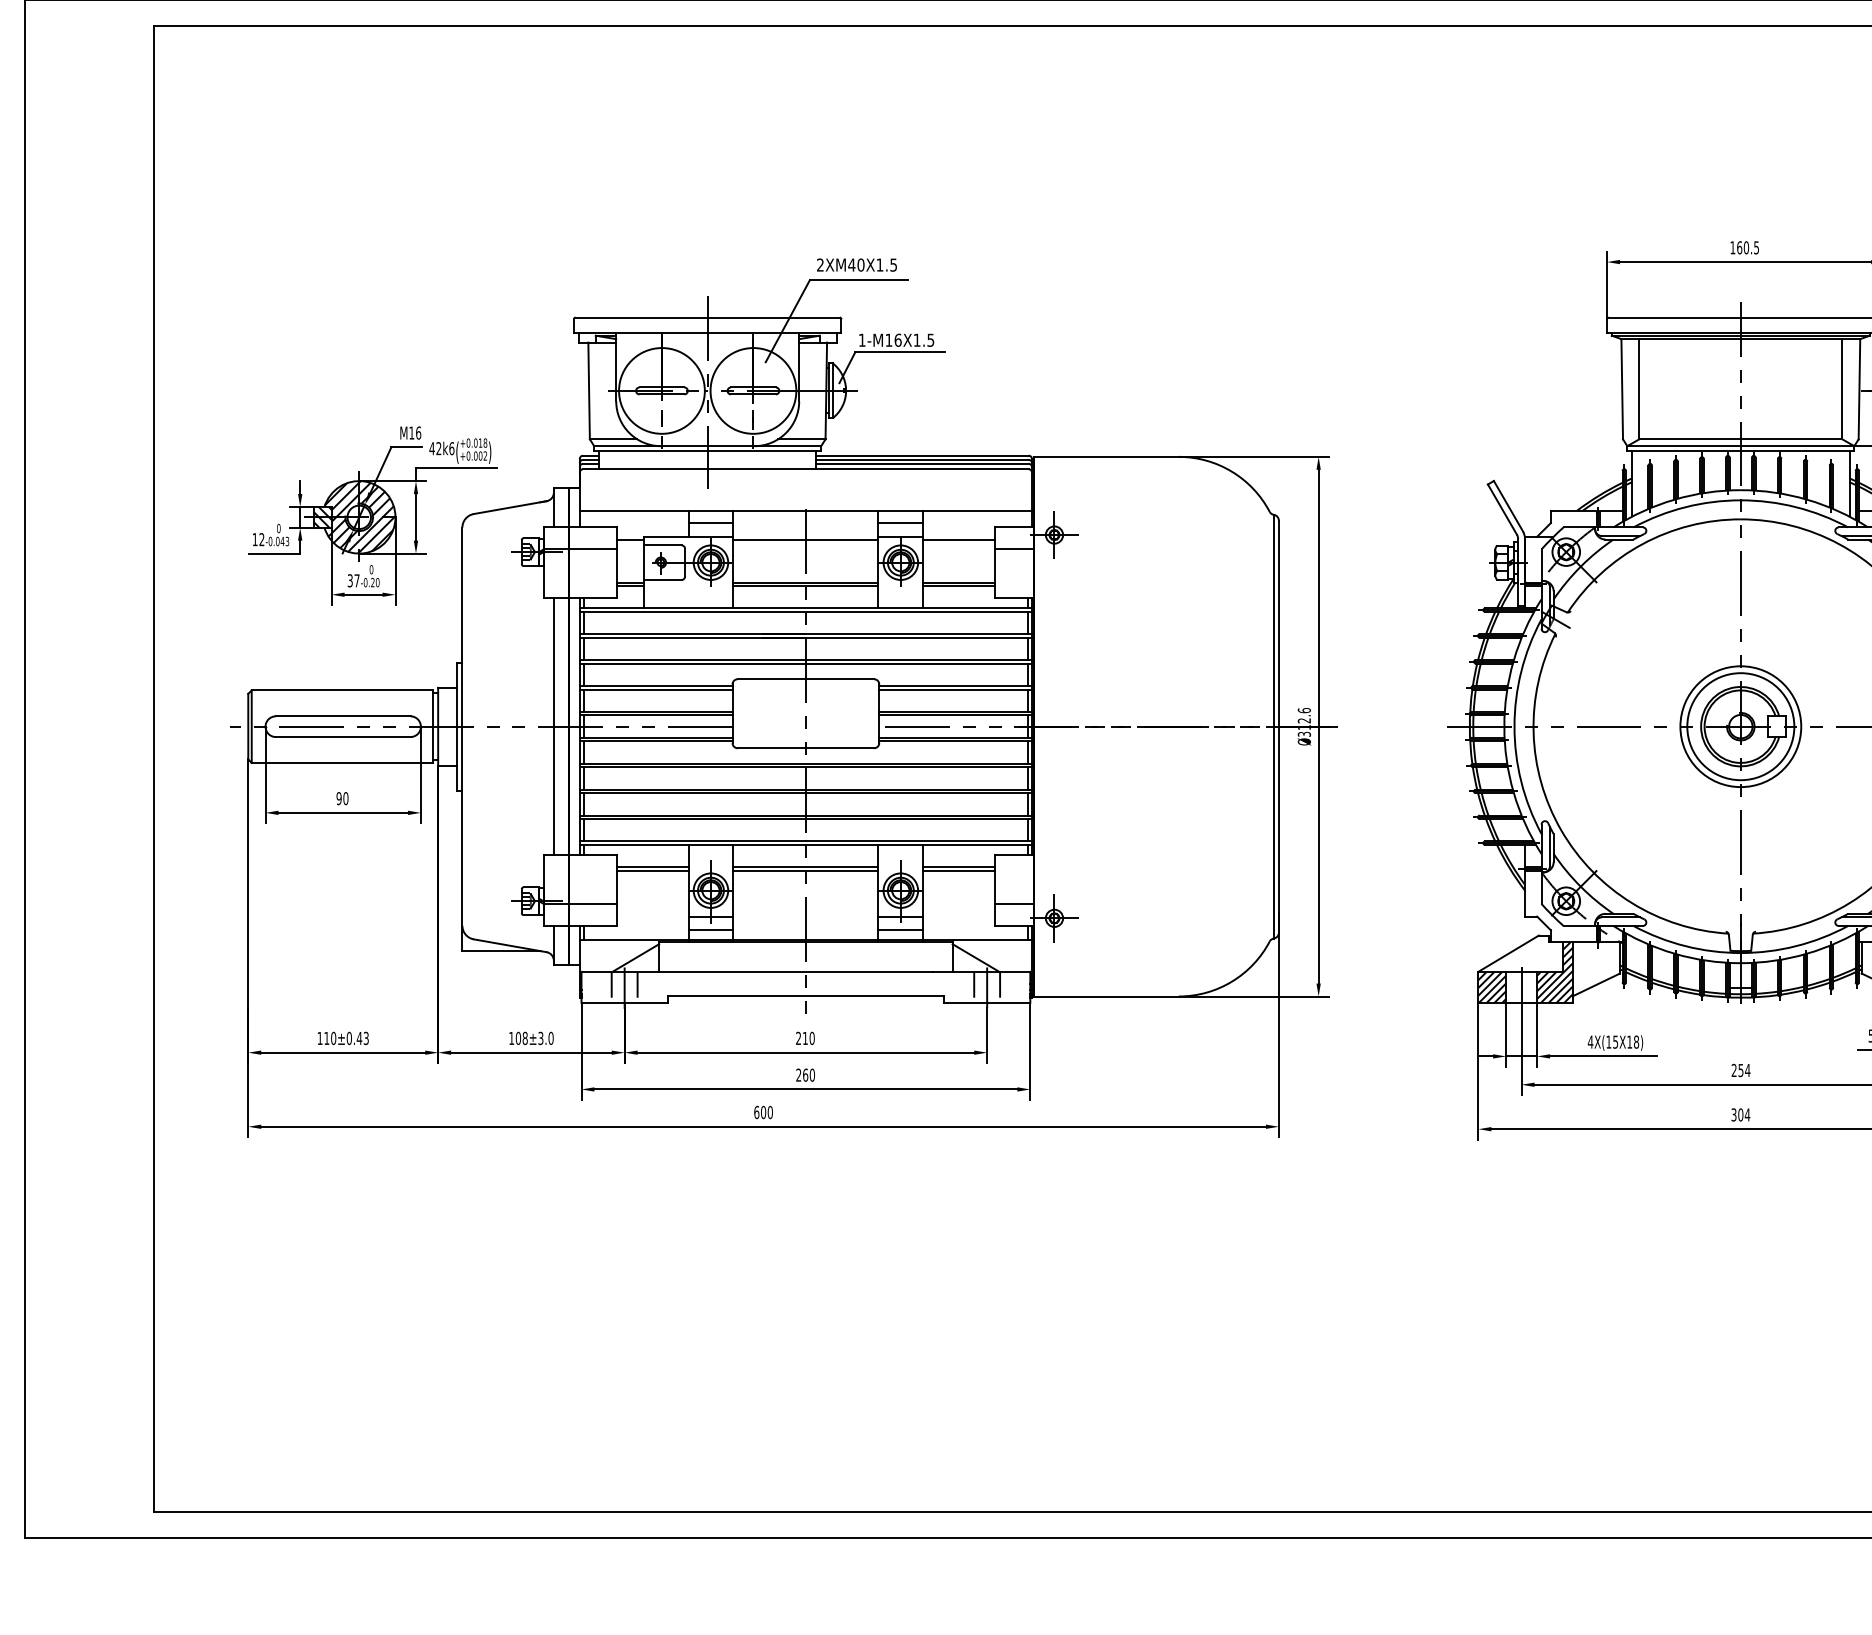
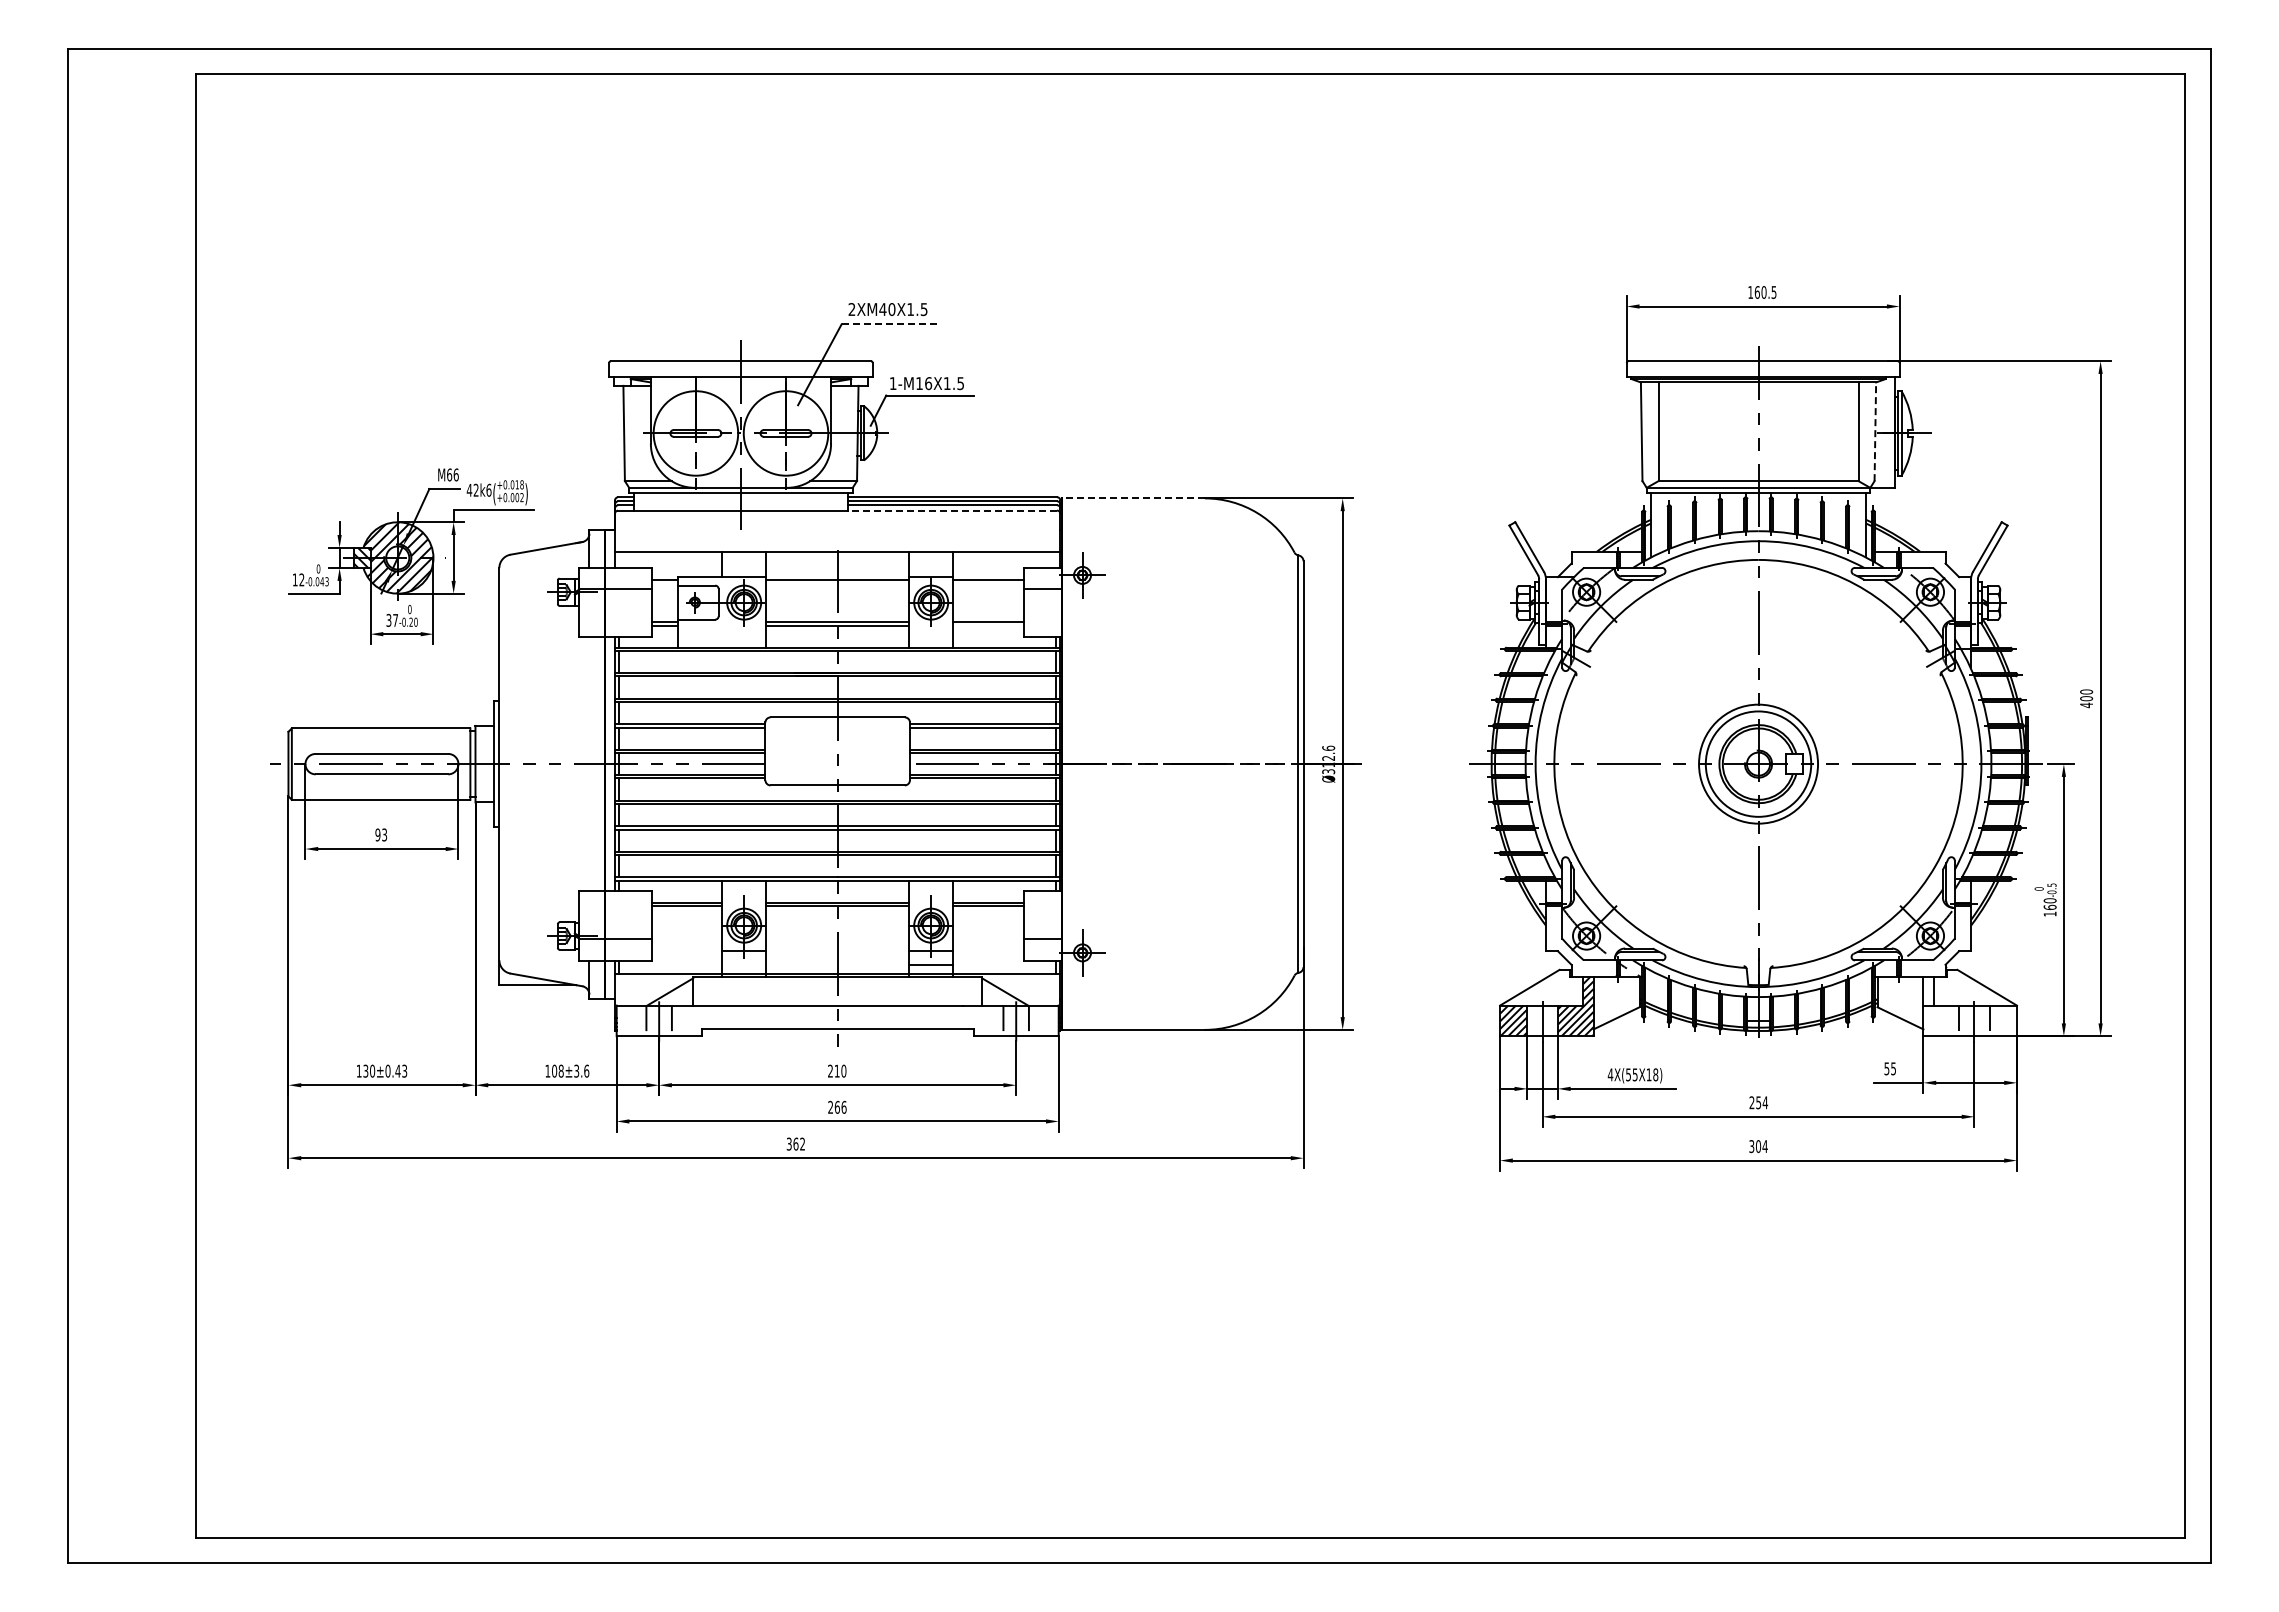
line: (859, 280) -> (890, 324), solid -> dashed
line: (1859, 388) -> (1875, 431), solid -> dashed
text: (411, 432) -> (449, 474), M16 -> M66
line: (1106, 456) -> (1133, 498), solid -> dashed
line: (922, 469) -> (952, 510), solid -> dashed
line: (711, 522) -> (744, 563), removed
line: (901, 522) -> (931, 563), removed
line: (959, 585) -> (988, 625), removed
line: (553, 726) -> (589, 763), removed
text: (345, 798) -> (384, 834), 90 -> 93
line: (711, 930) -> (744, 964), removed
text: (326, 1037) -> (365, 1070), 110 -> 130
text: (550, 1037) -> (586, 1070), ±3.0 -> ±3.6
text: (1608, 1041) -> (1628, 1074), 4X(15X18) -> 4X(55X18)
text: (811, 1075) -> (843, 1107), 260 -> 266
text: (763, 1111) -> (795, 1143), 600 -> 362

